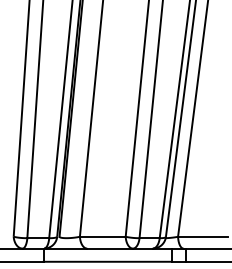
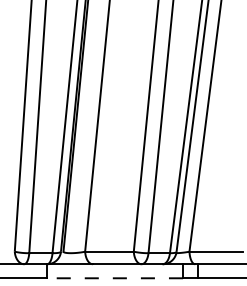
line: (107, 261) -> (114, 277), solid -> dashed

